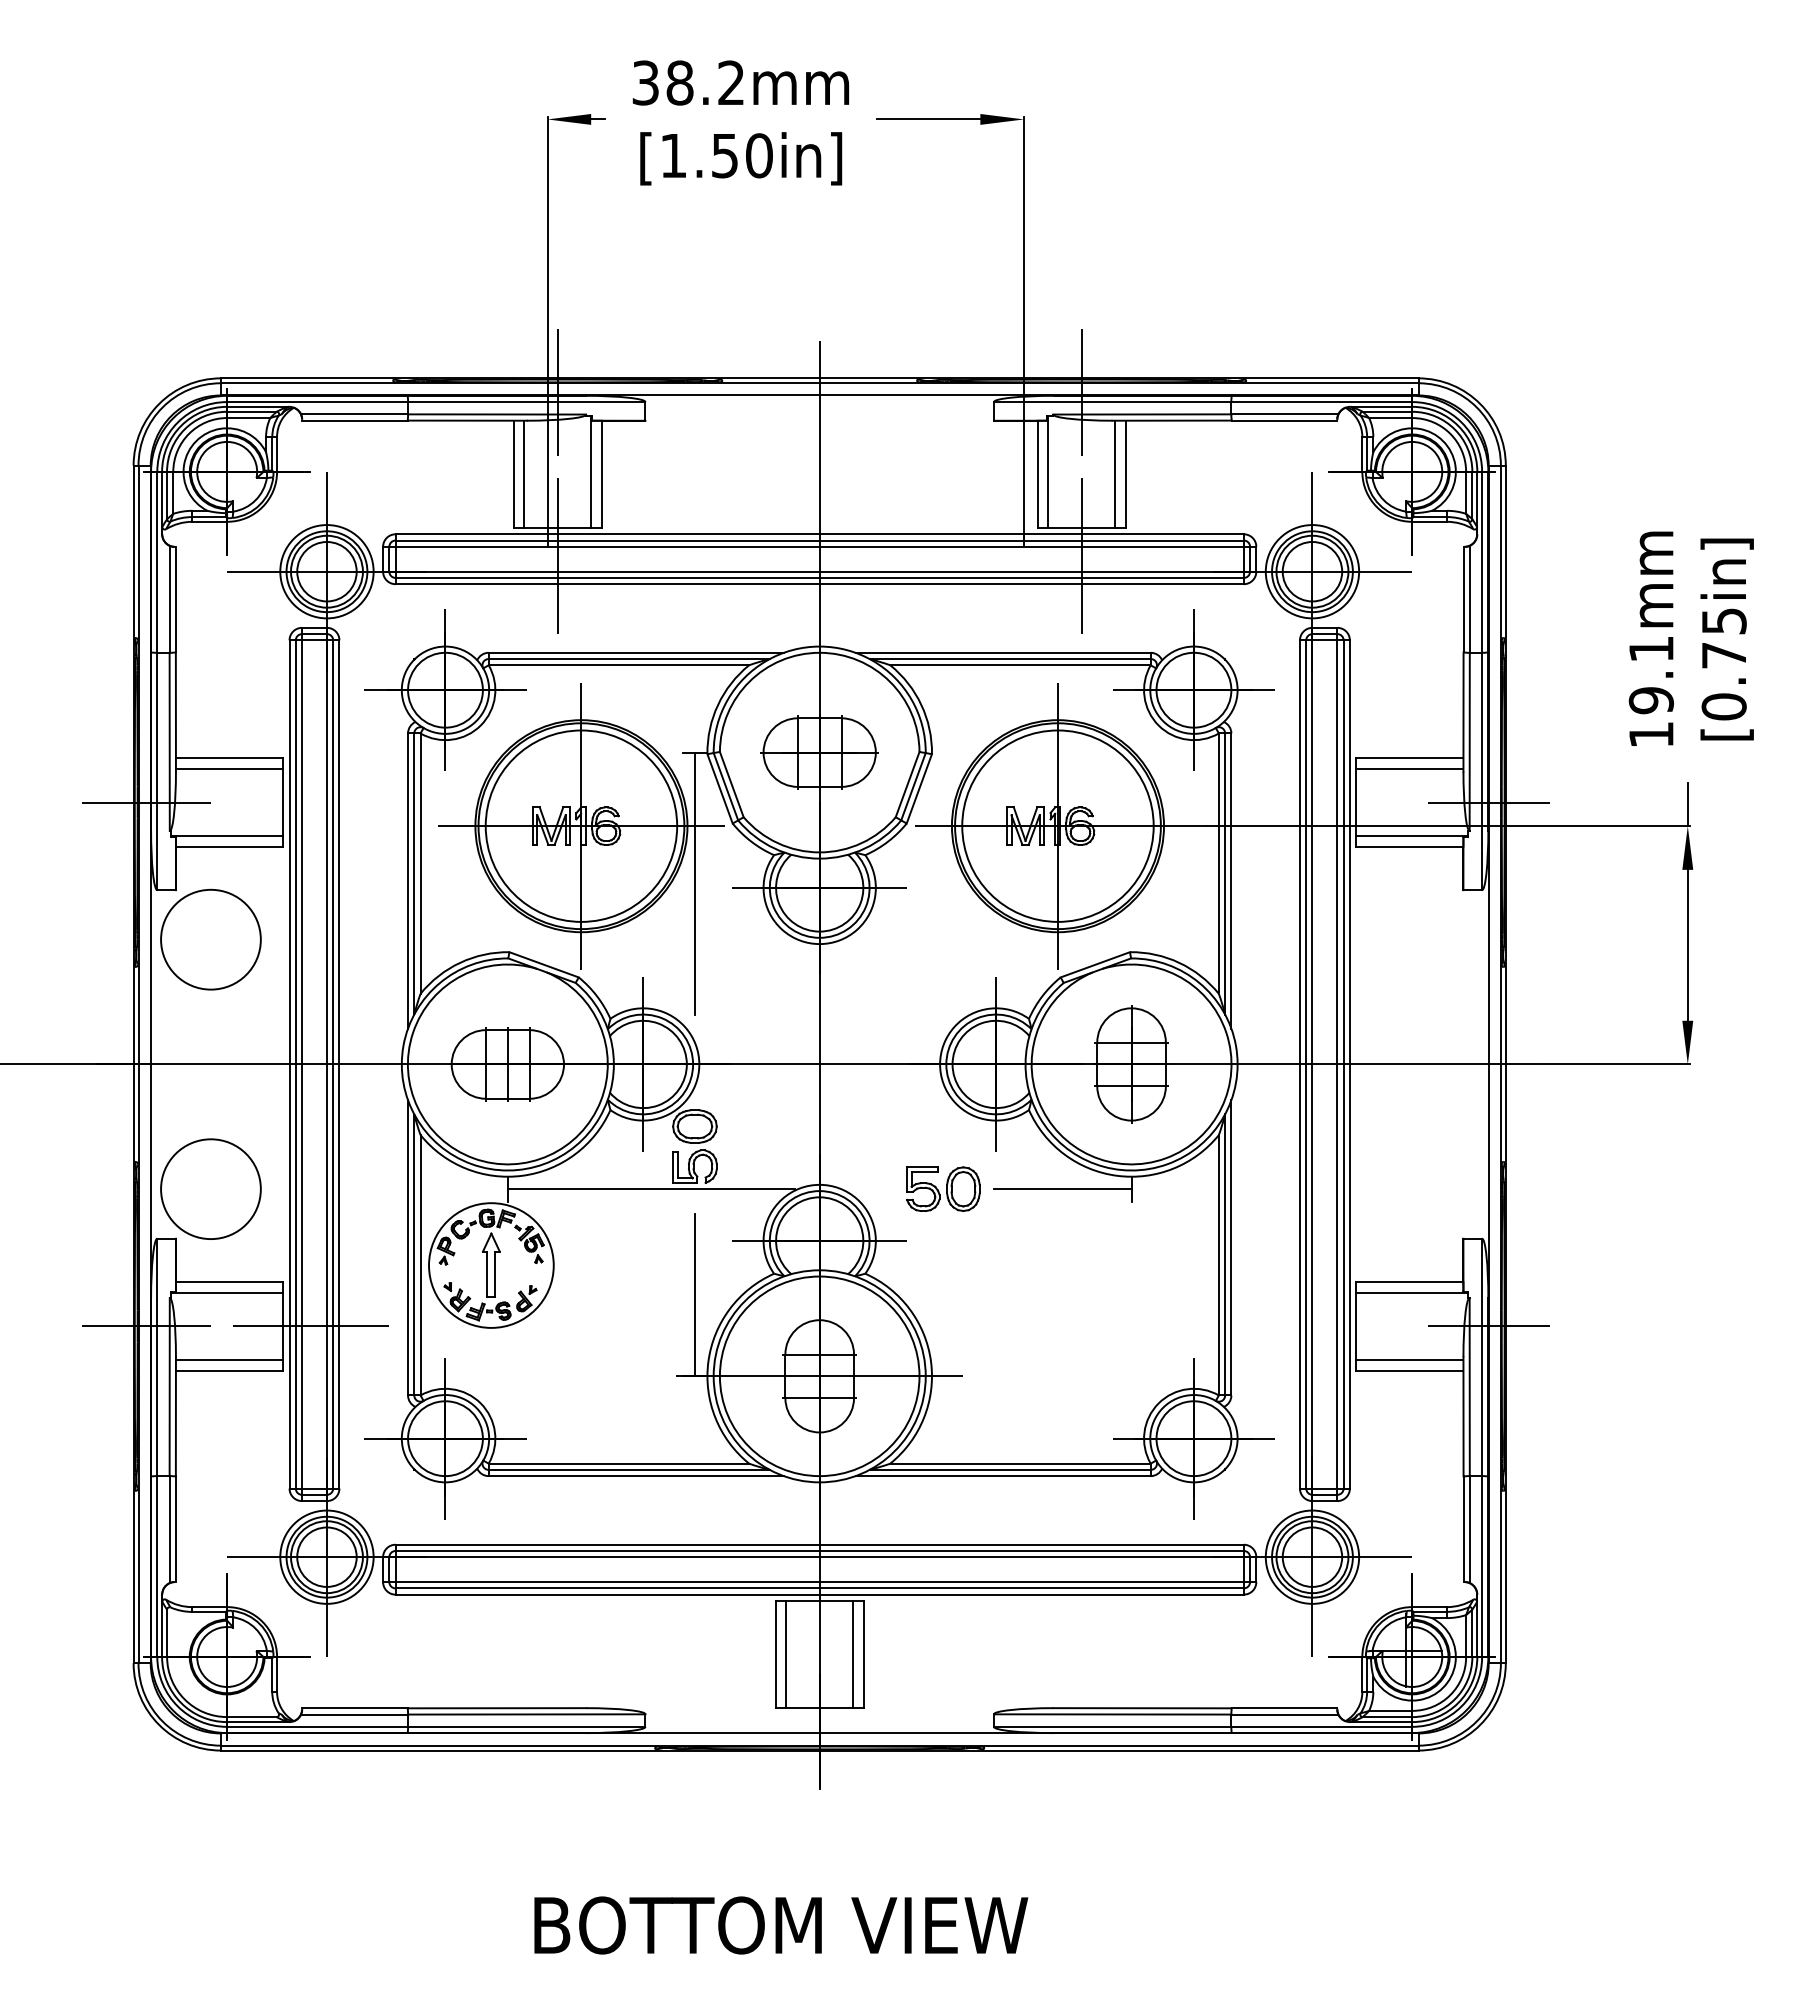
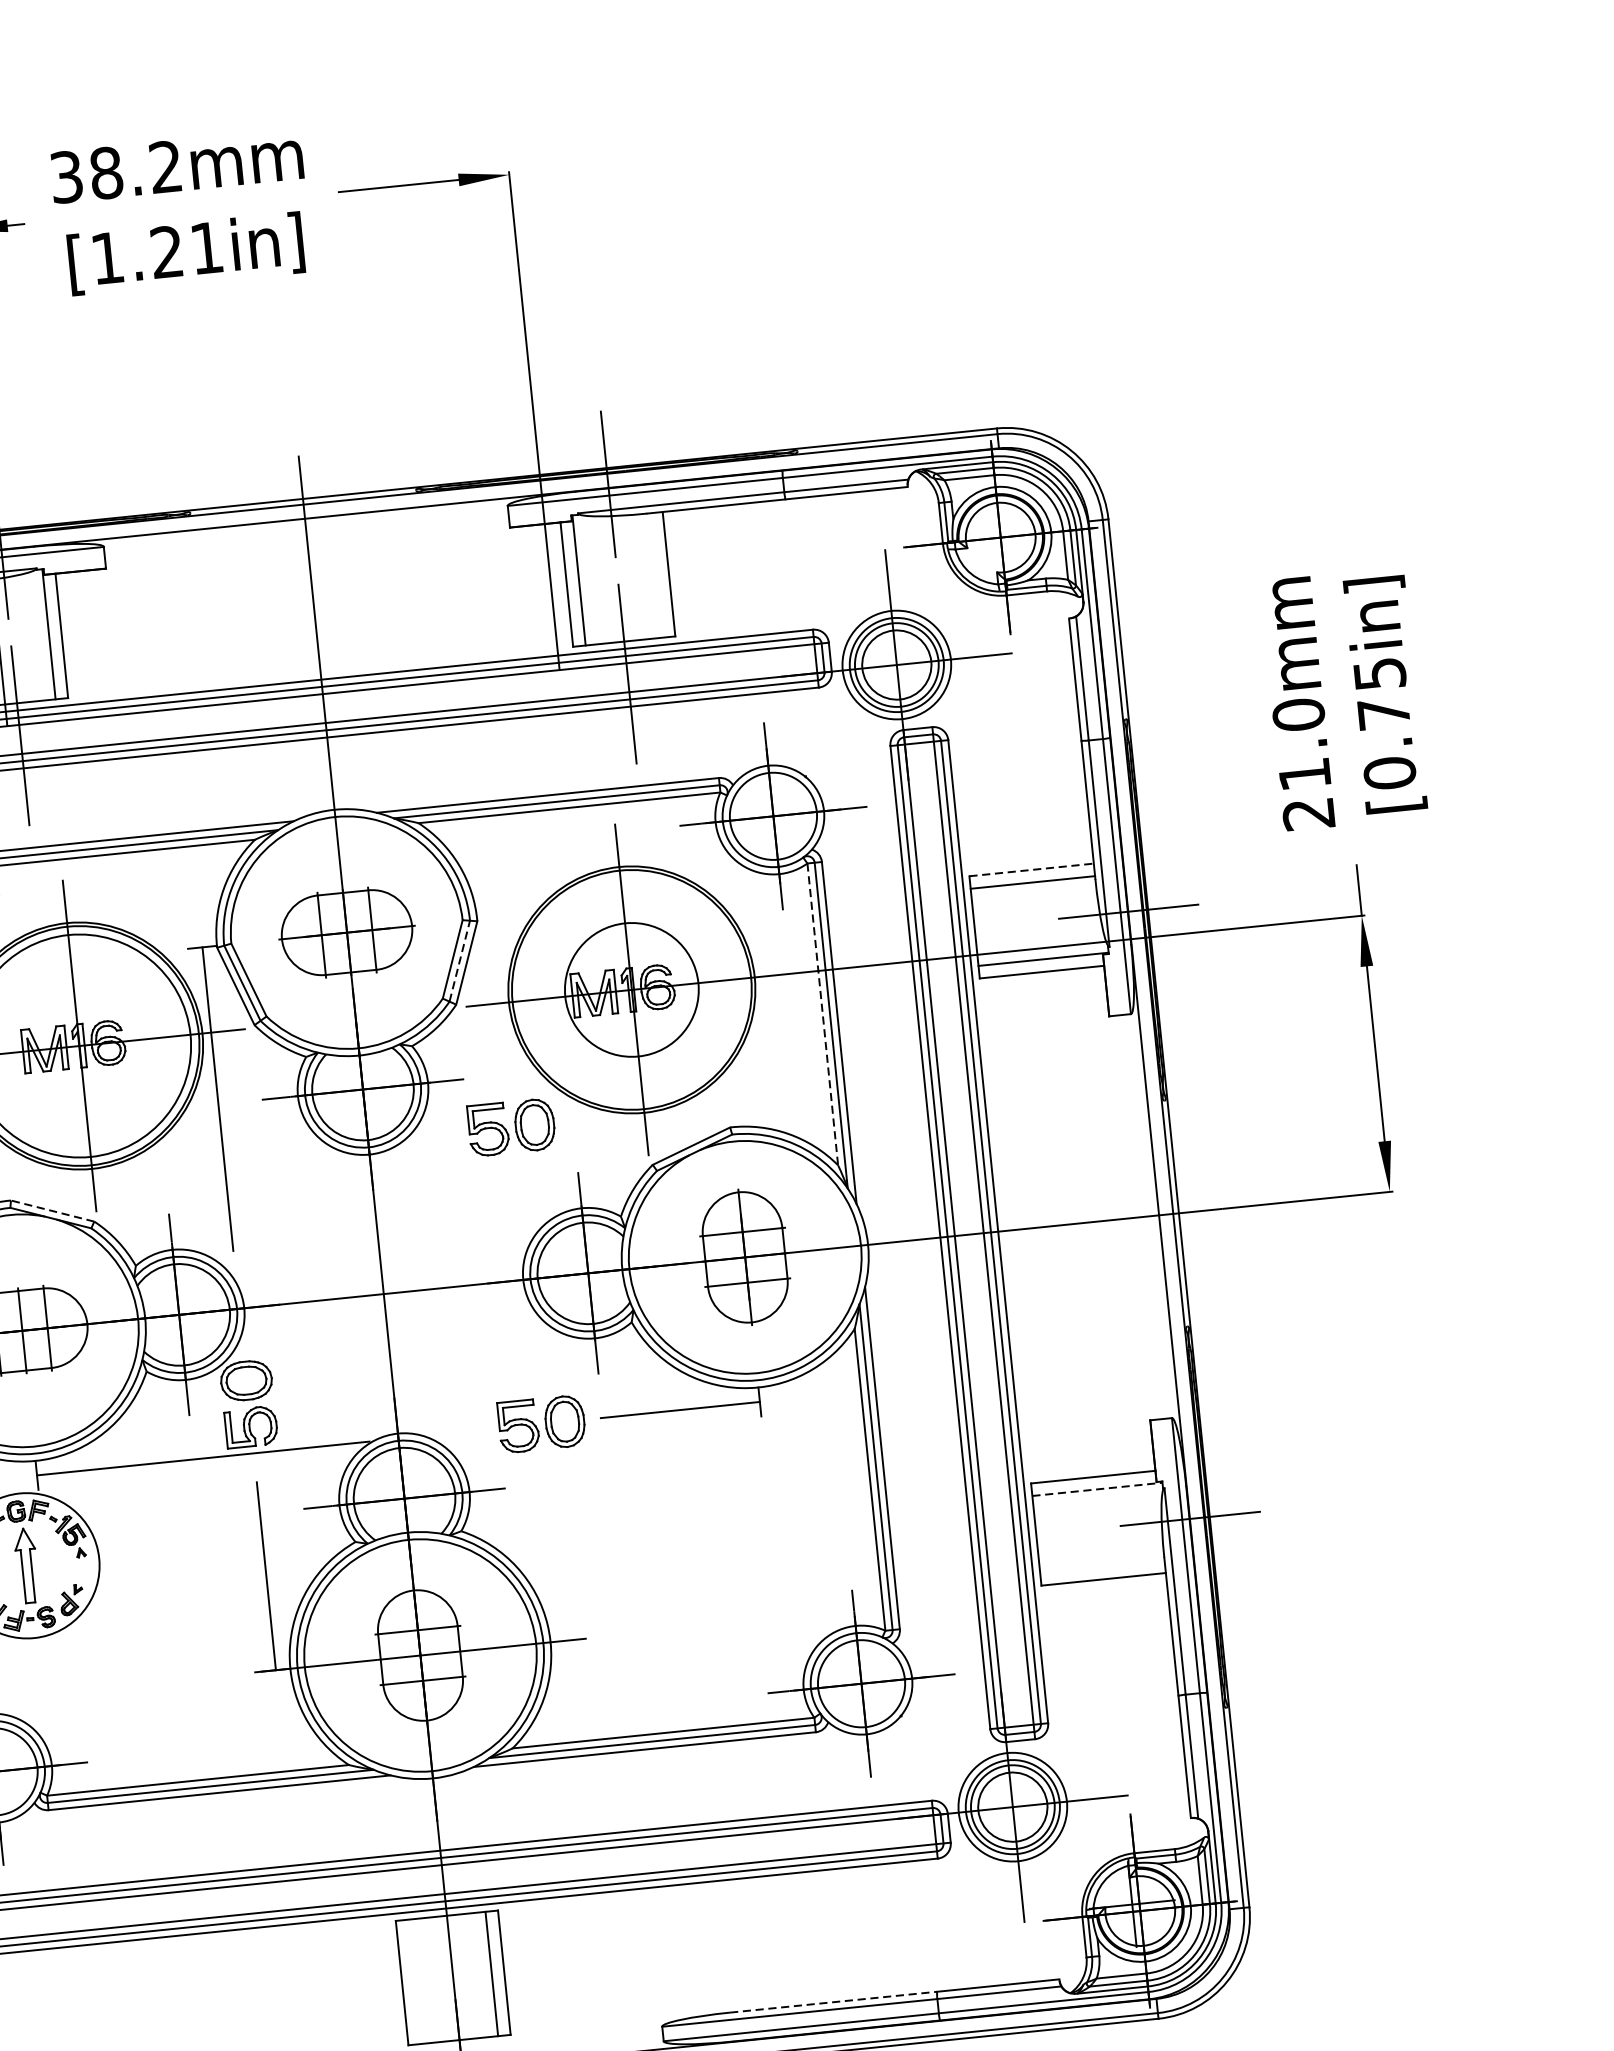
text: (742, 155) -> (187, 249), [1.50in] -> [1.21in]
line: (1114, 474) -> (655, 575), removed
text: (1650, 691) -> (1302, 764), 19.1mm -> 21.0mm
line: (1409, 758) -> (1031, 870), solid -> dashed
line: (913, 786) -> (459, 960), solid -> dashed
circle: (1057, 825) -> (631, 989), size x0.6
line: (1218, 864) -> (822, 1015), solid -> dashed
part: (943, 932) -> (511, 1126), added
line: (544, 964) -> (53, 1210), solid -> dashed
line: (1412, 1293) -> (1097, 1489), solid -> dashed
line: (1409, 1359) -> (1102, 1566), removed
line: (786, 1654) -> (414, 1981), removed
line: (1142, 1708) -> (833, 2002), solid -> dashed

